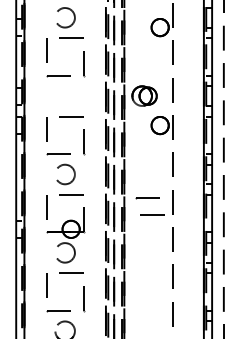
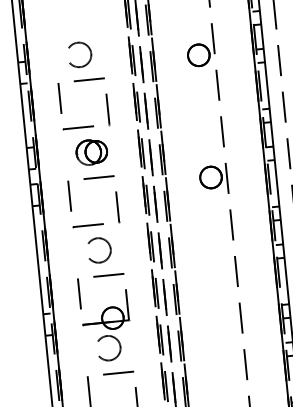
part: (144, 95) -> (91, 151), moved
line: (147, 198) -> (204, 270), removed
line: (152, 214) -> (212, 289), removed

